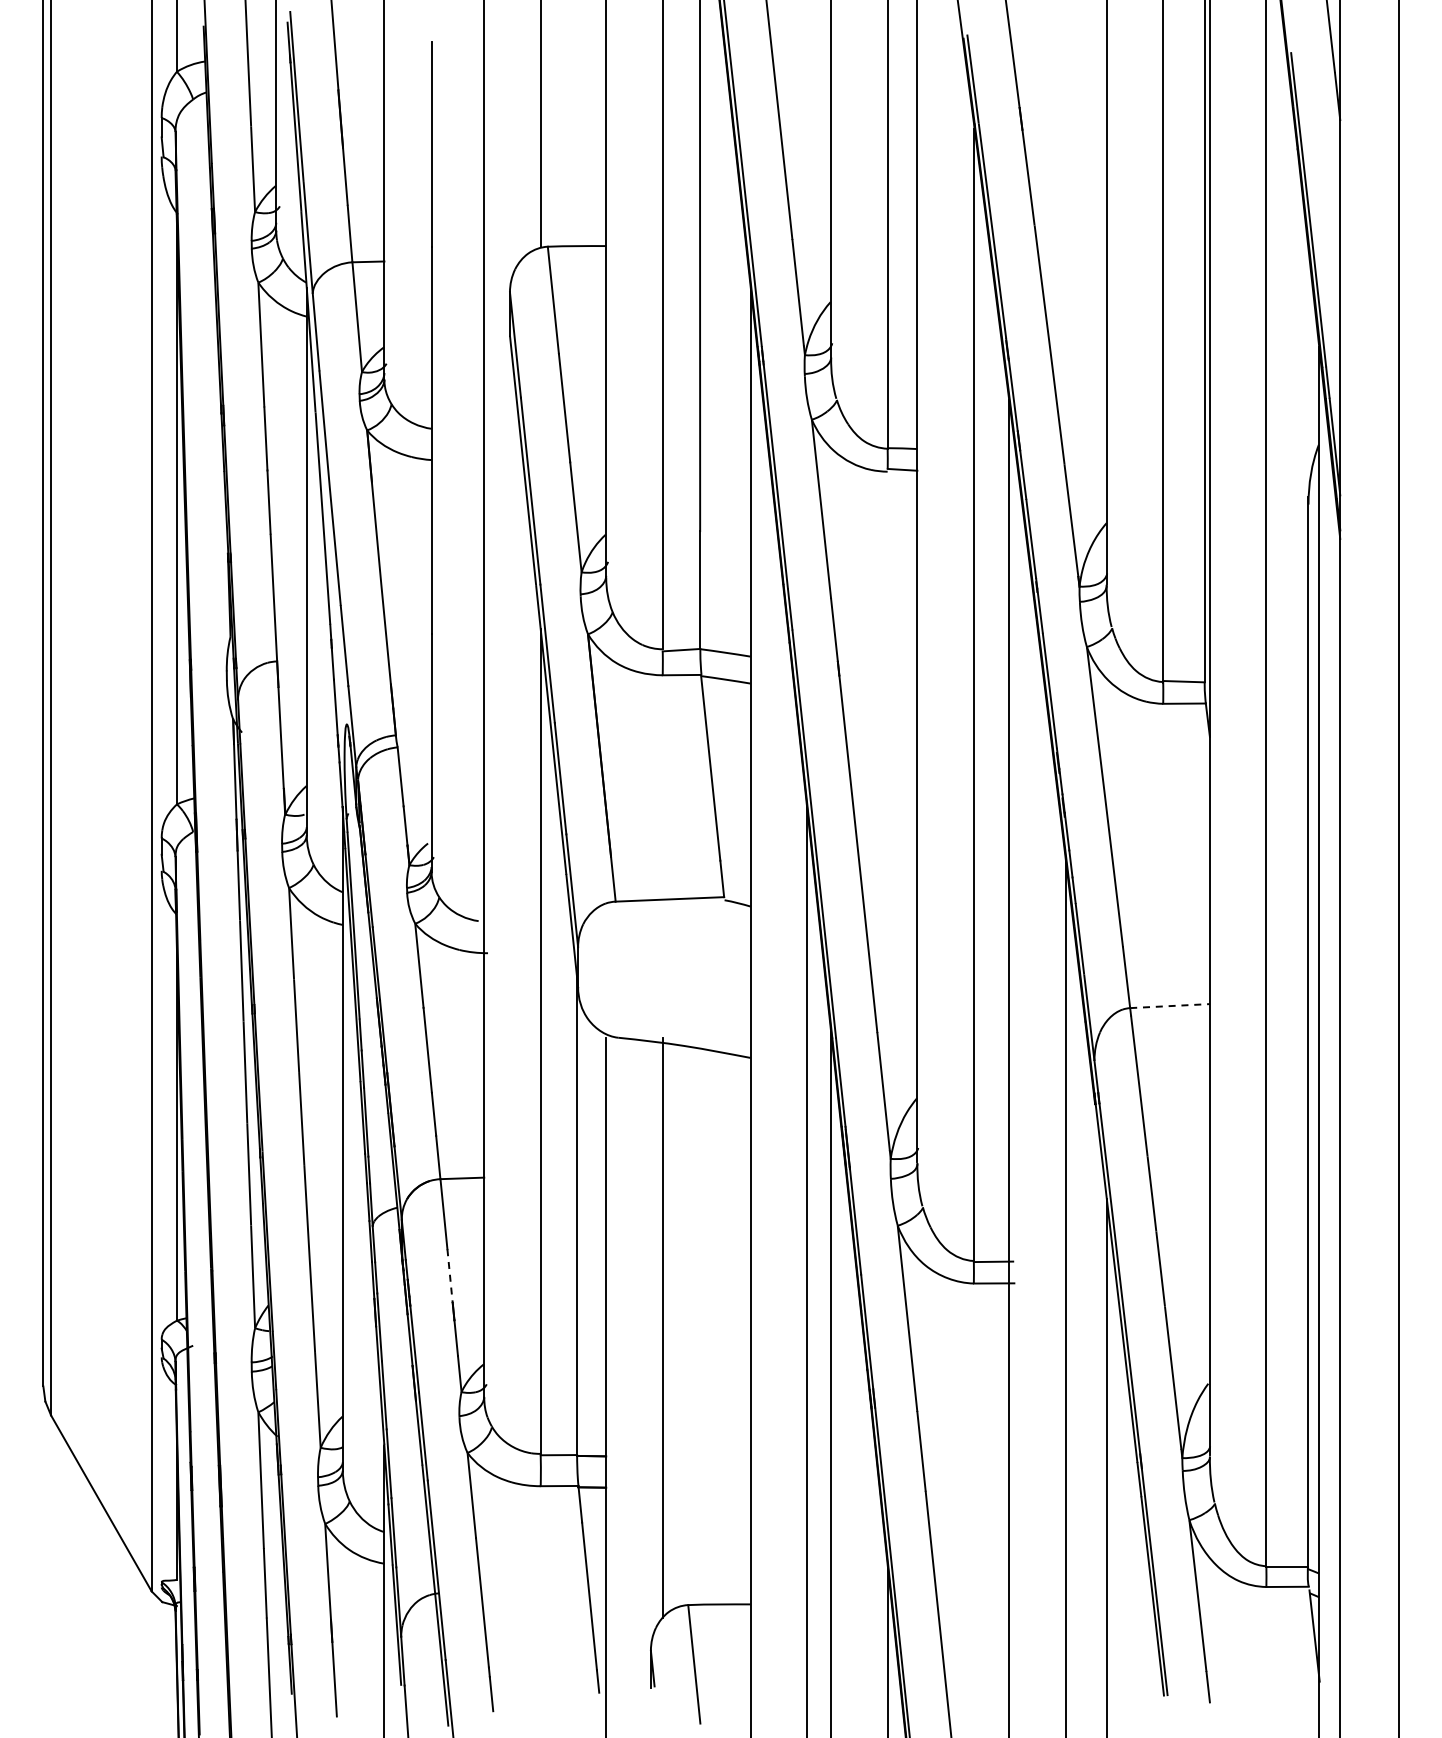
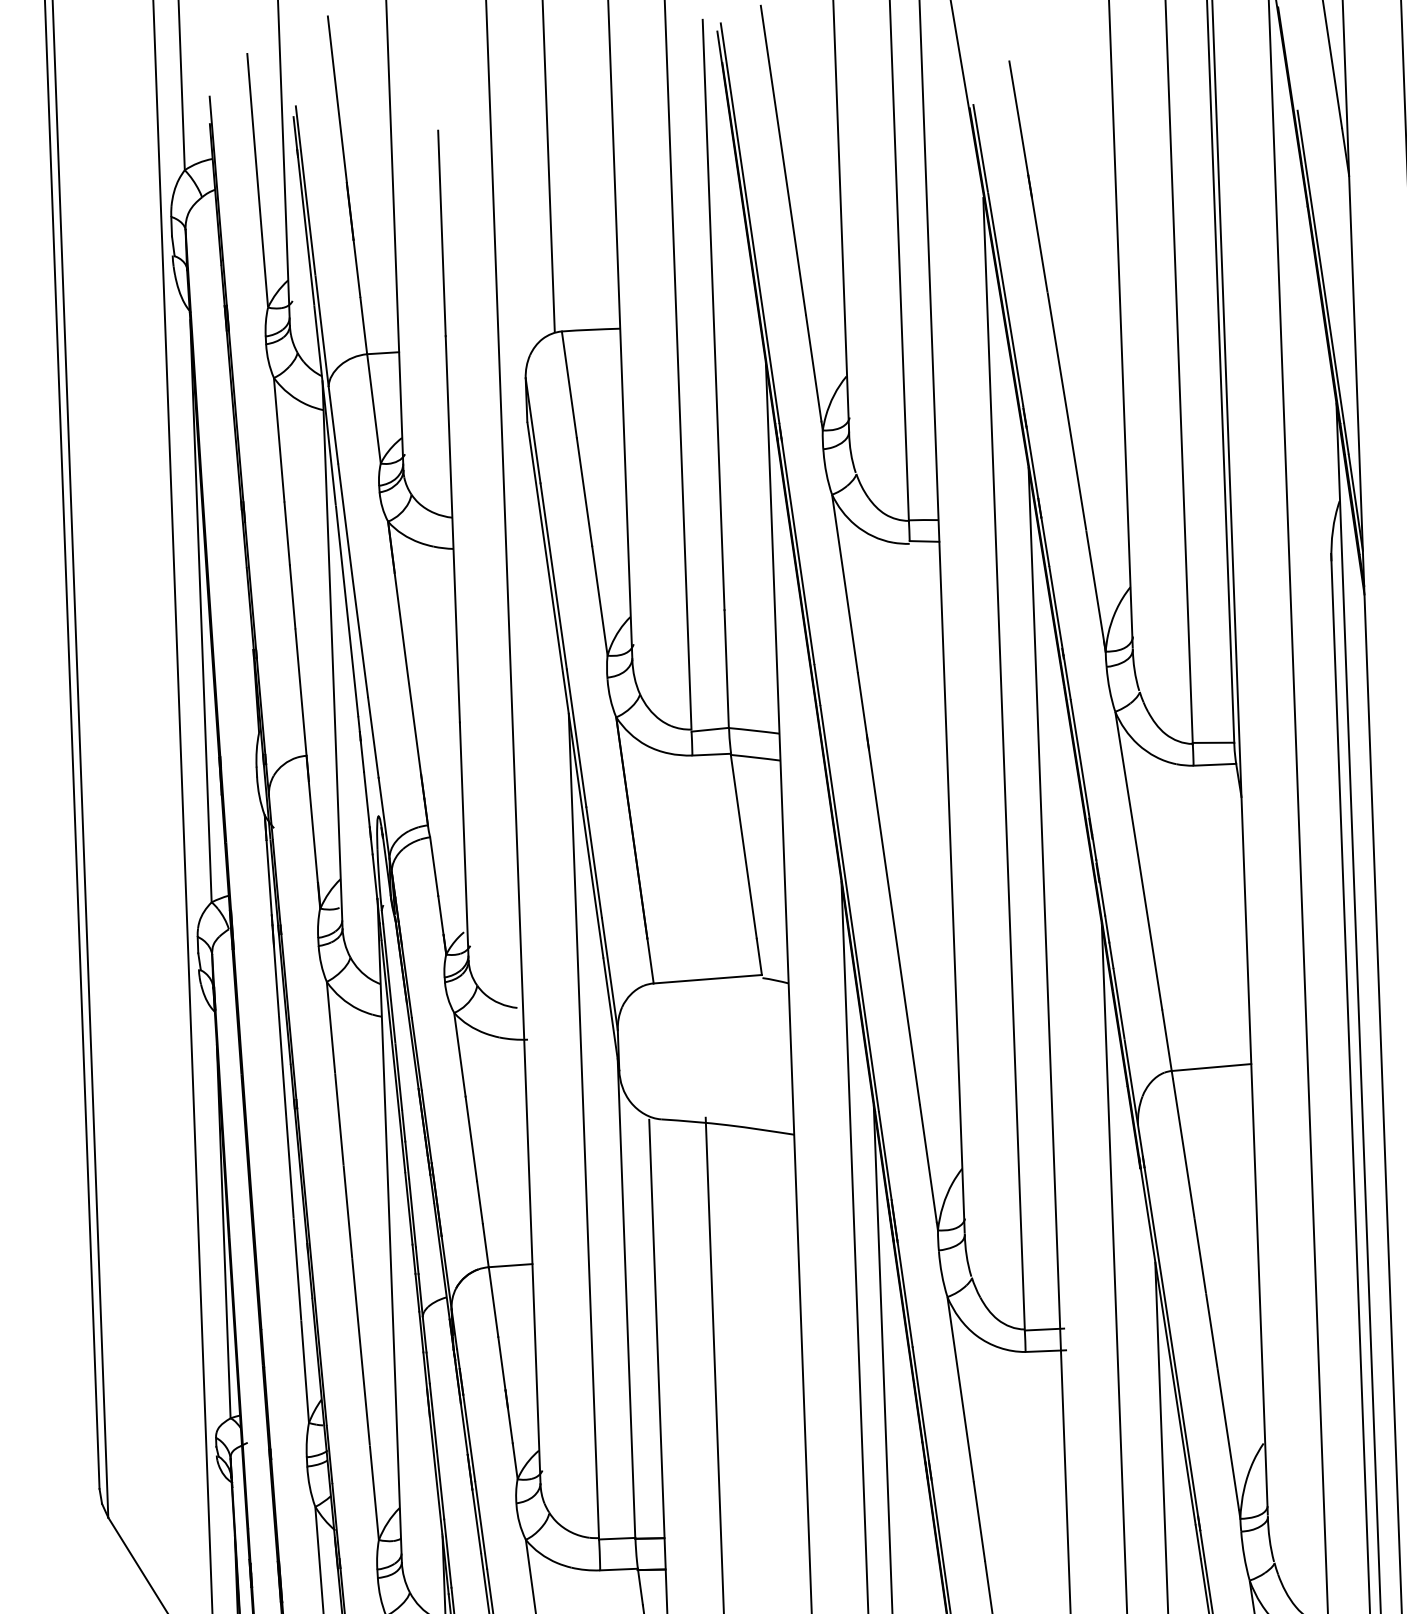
line: (1170, 1006) -> (1211, 1067), dashed -> solid
line: (450, 1276) -> (502, 1364), dashed -> solid

